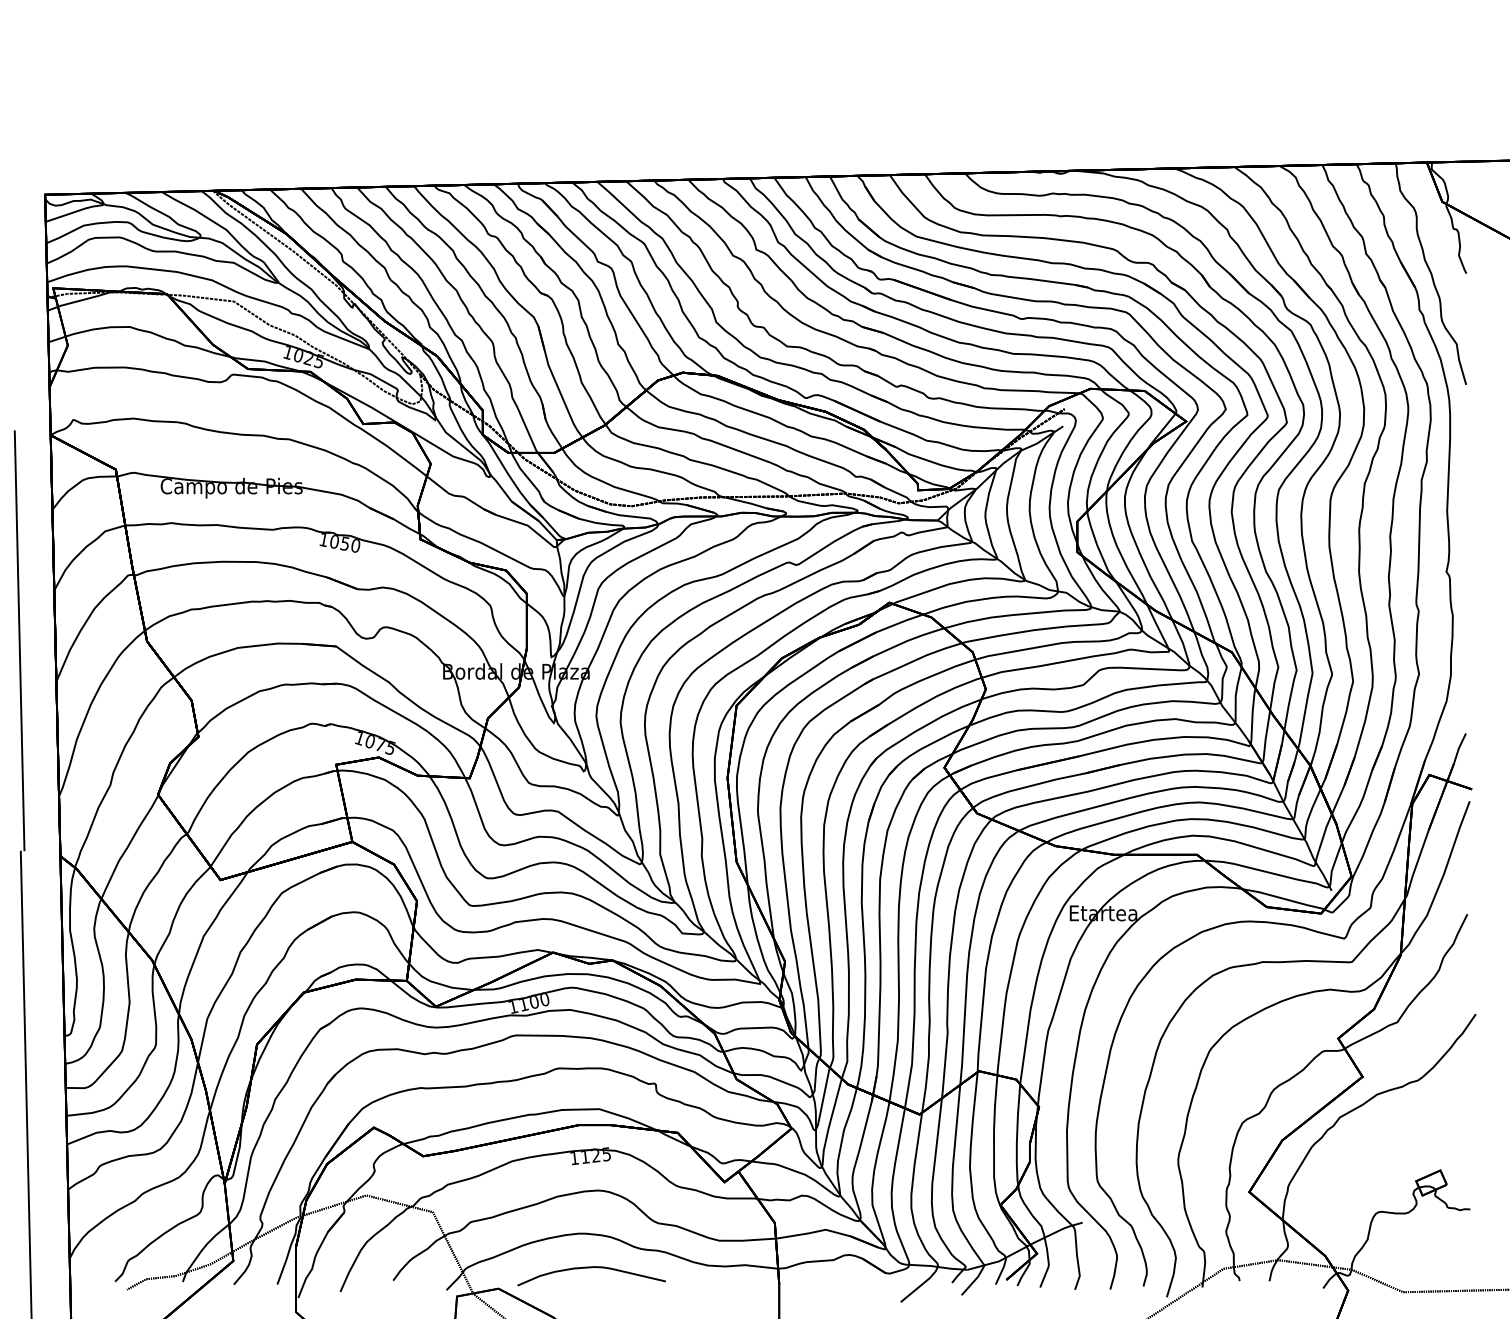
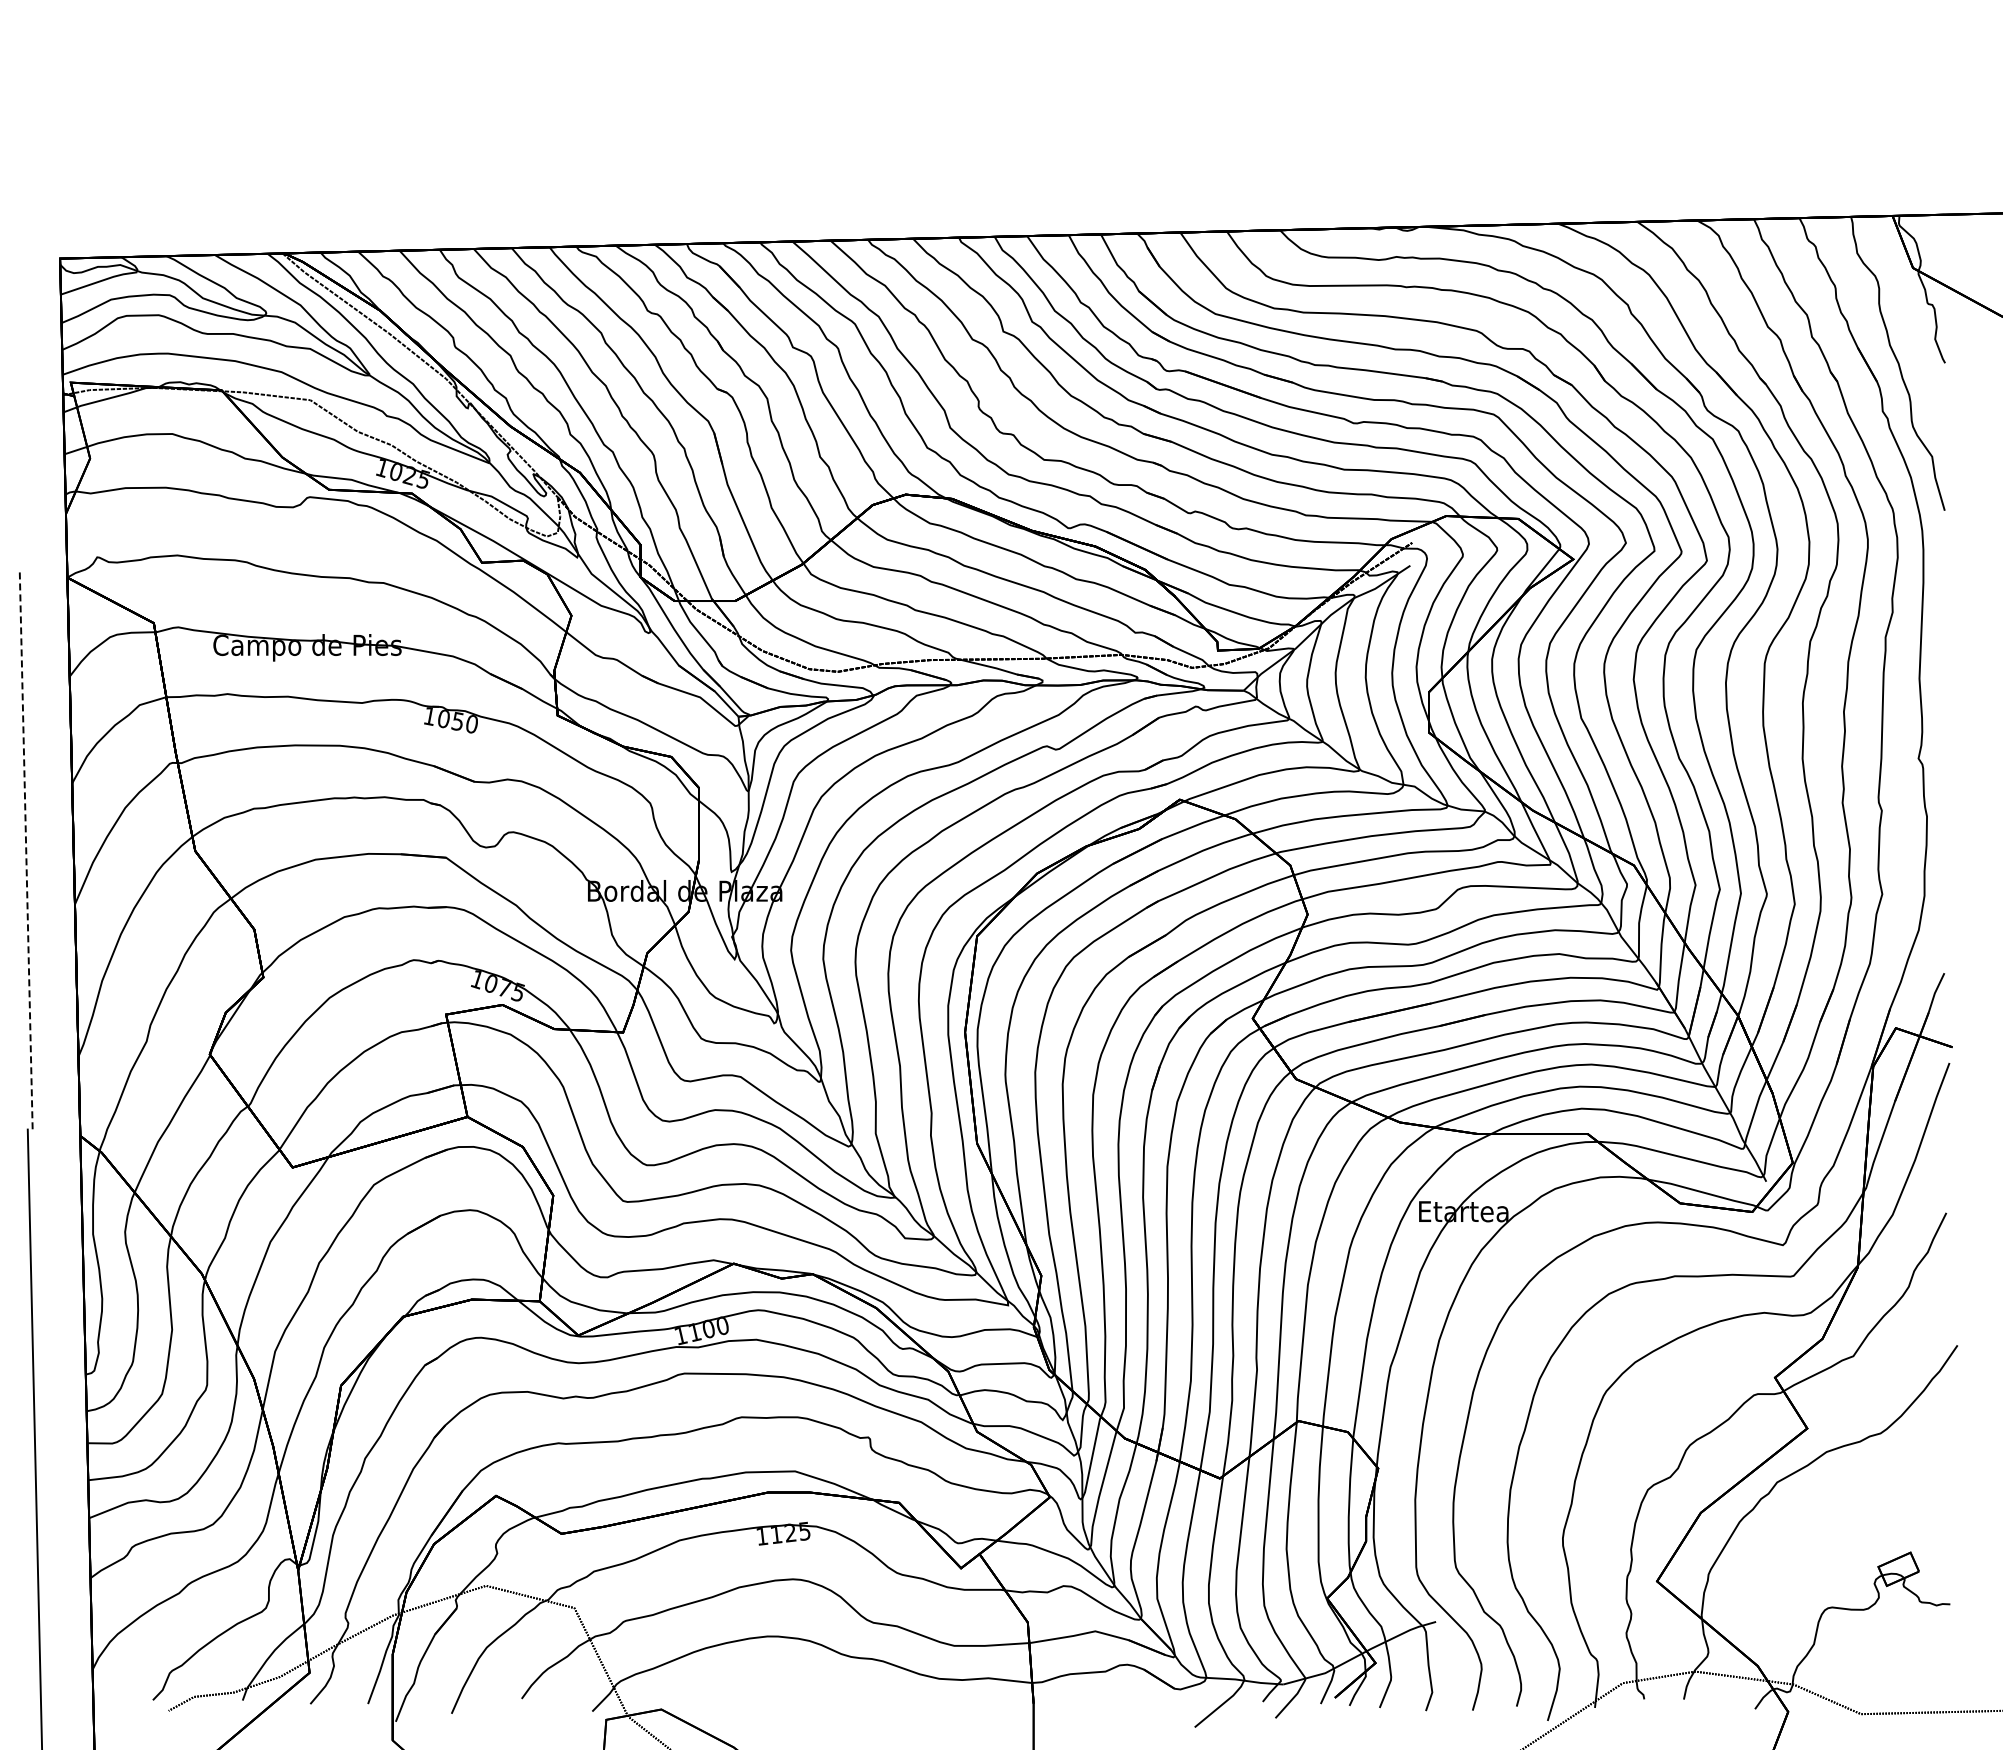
line: (19, 640) -> (26, 849), solid -> dashed
curve: (589, 1268) -> (782, 1682), removed

